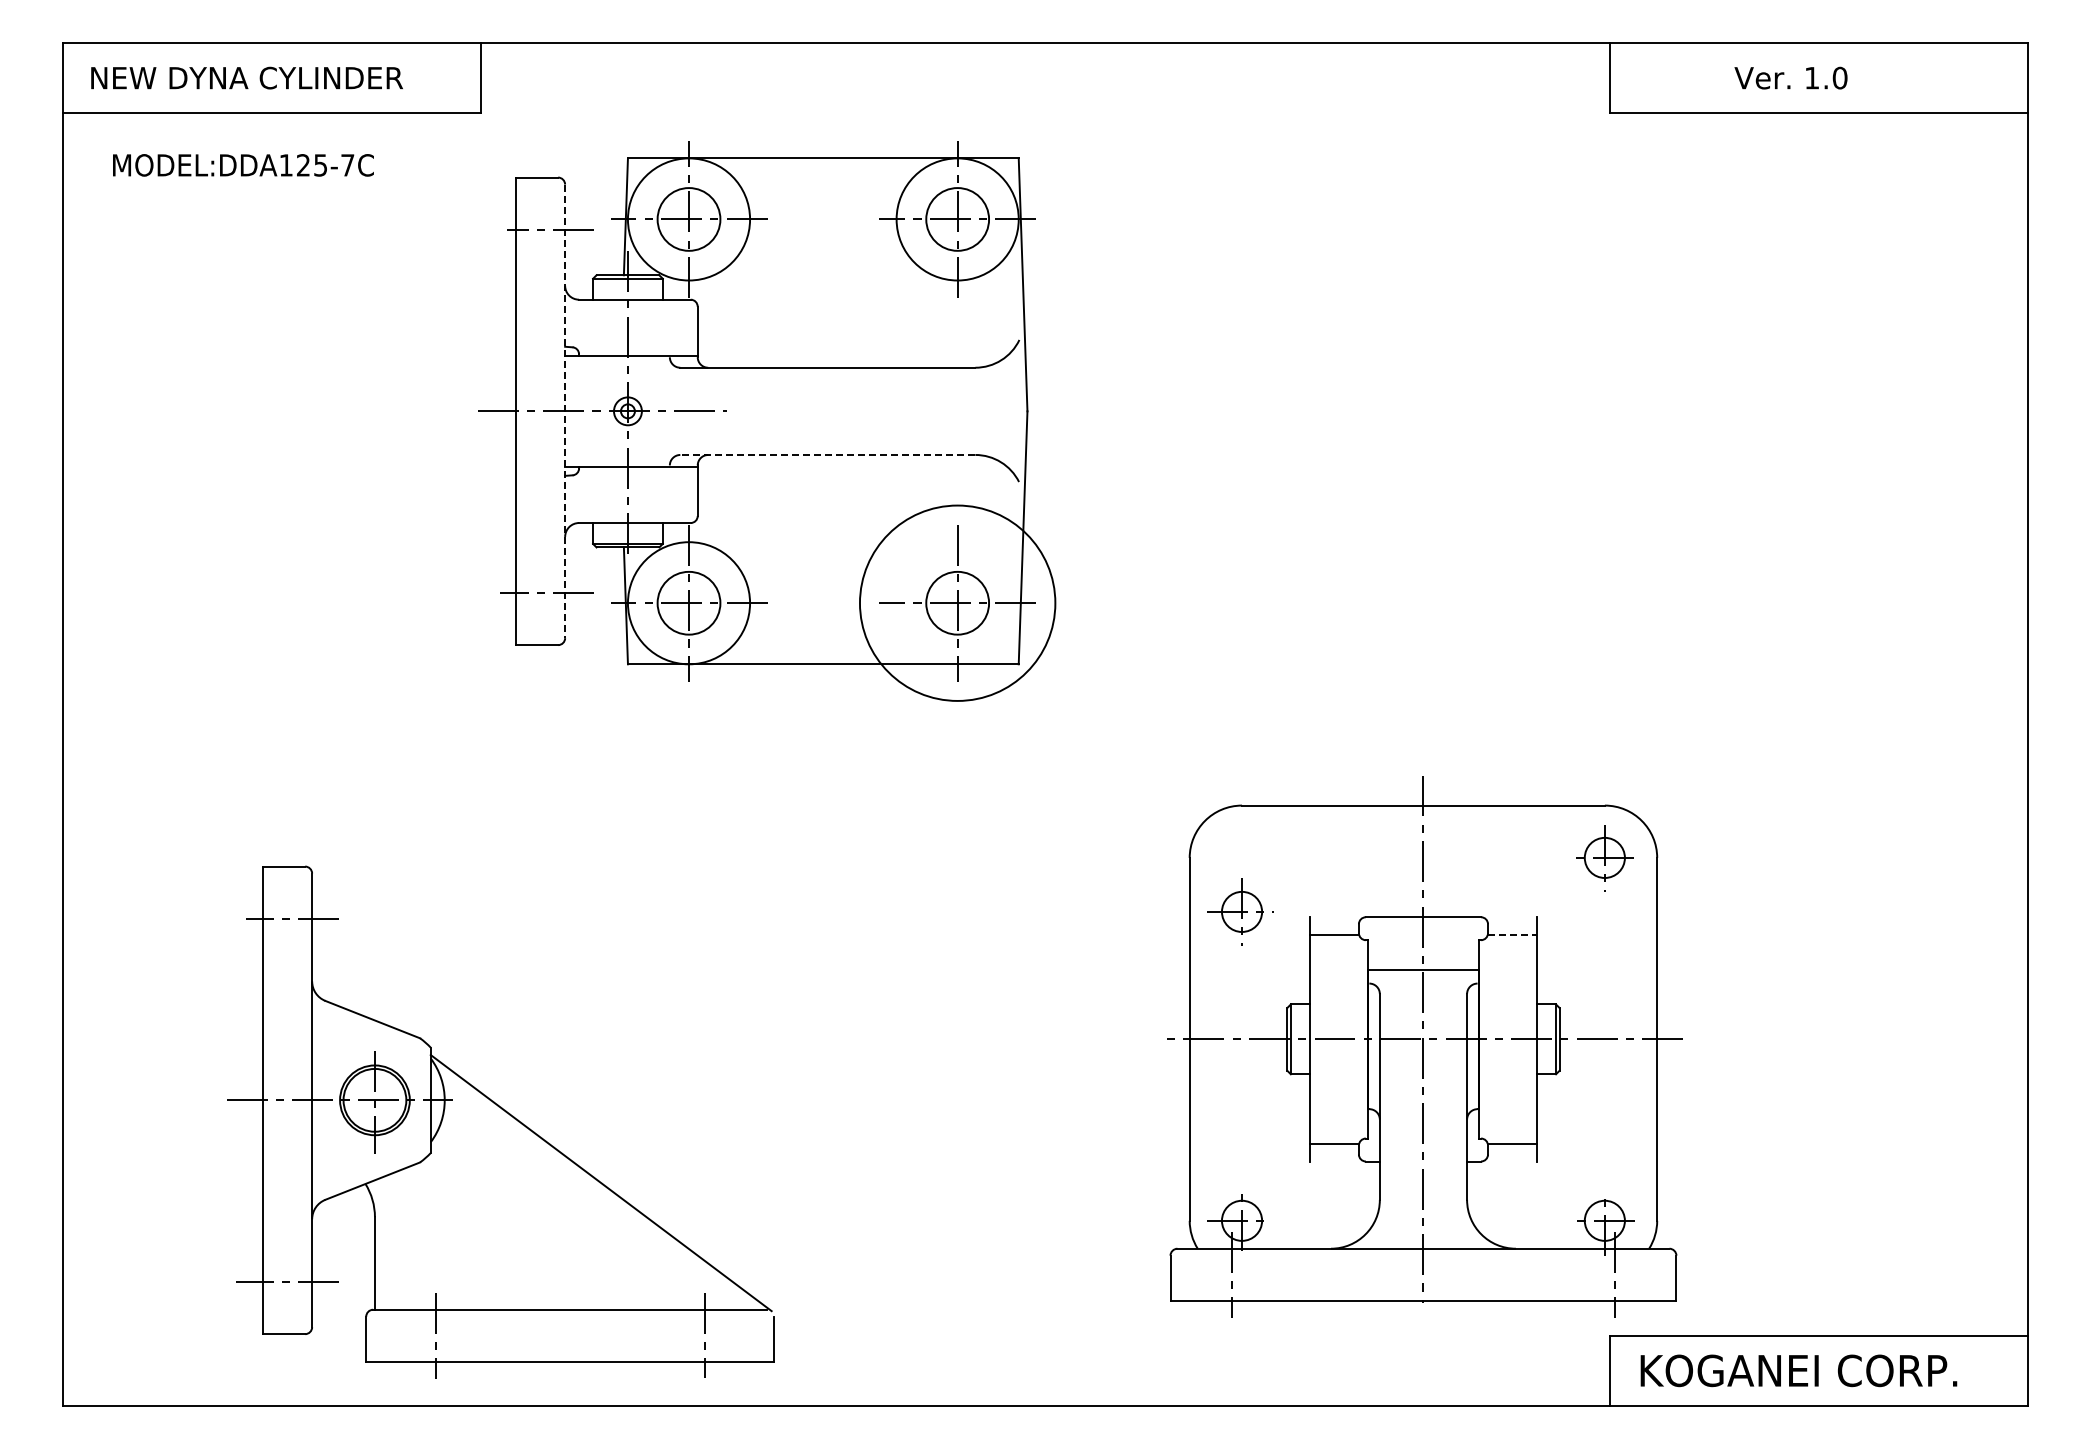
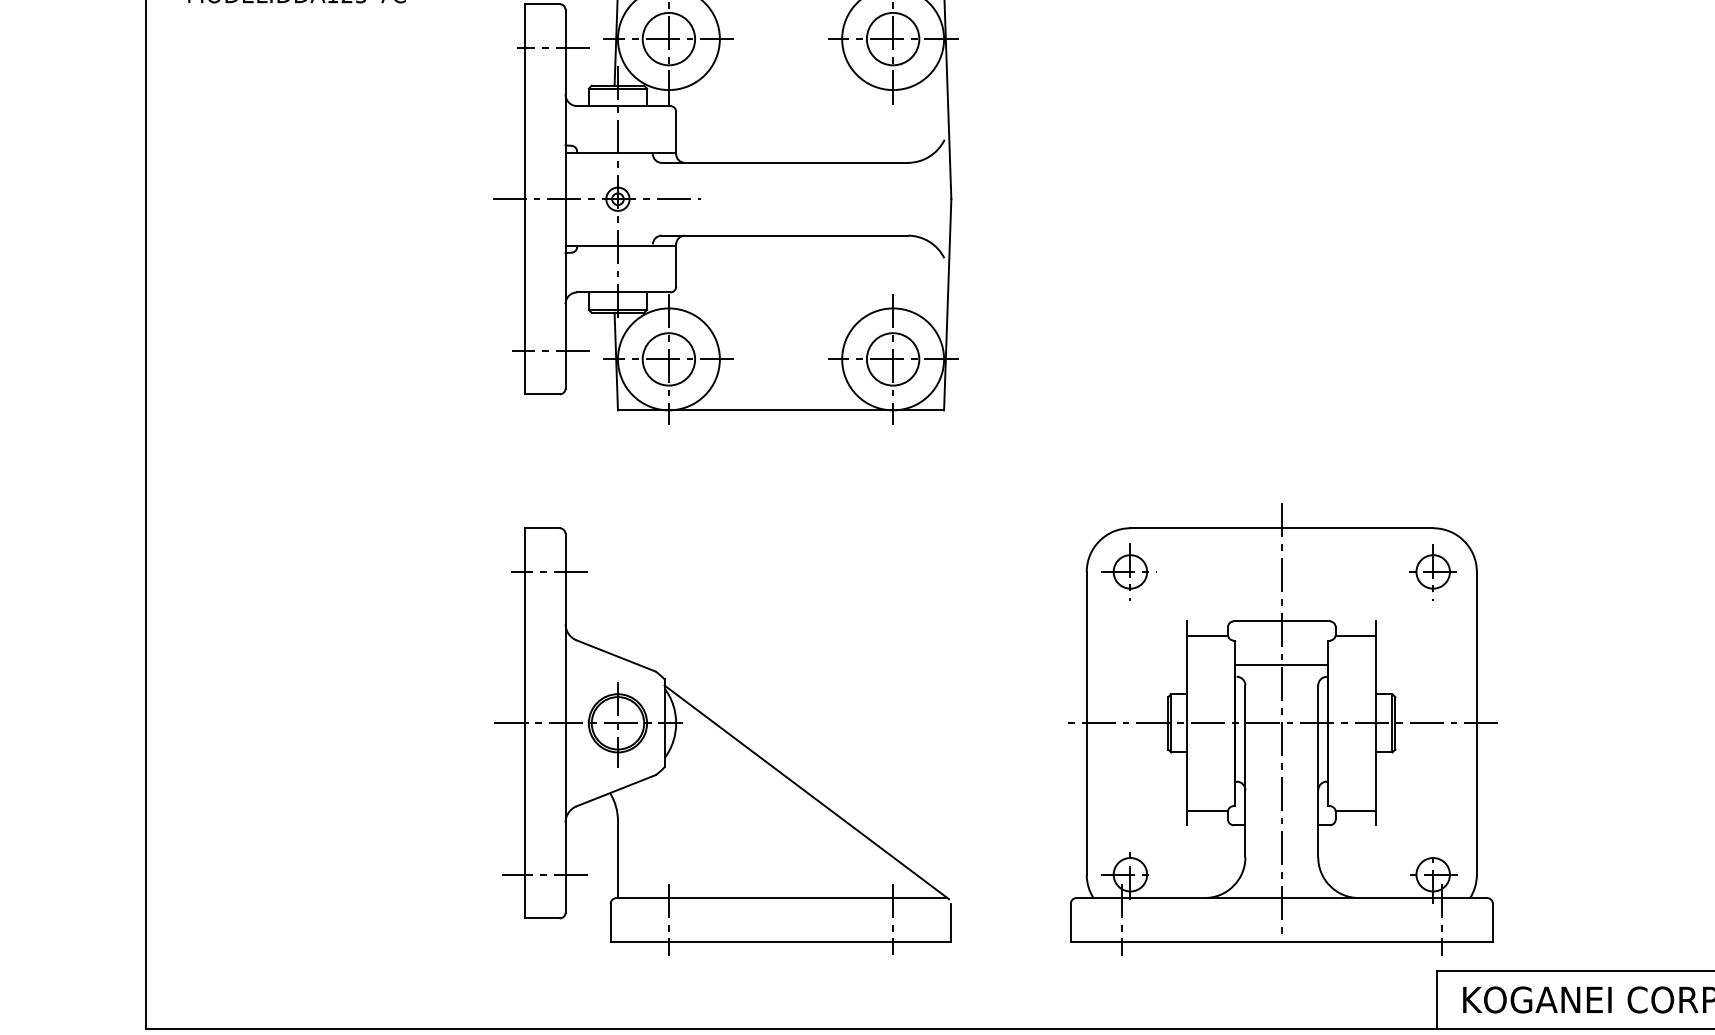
line: (565, 411) -> (565, 199), dashed -> solid
line: (827, 454) -> (784, 235), dashed -> solid
circle: (957, 603) -> (892, 359), size x0.62
part: (1240, 911) -> (1129, 571), moved
line: (1512, 934) -> (1356, 635), dashed -> solid
part: (500, 1121) -> (722, 740), moved

